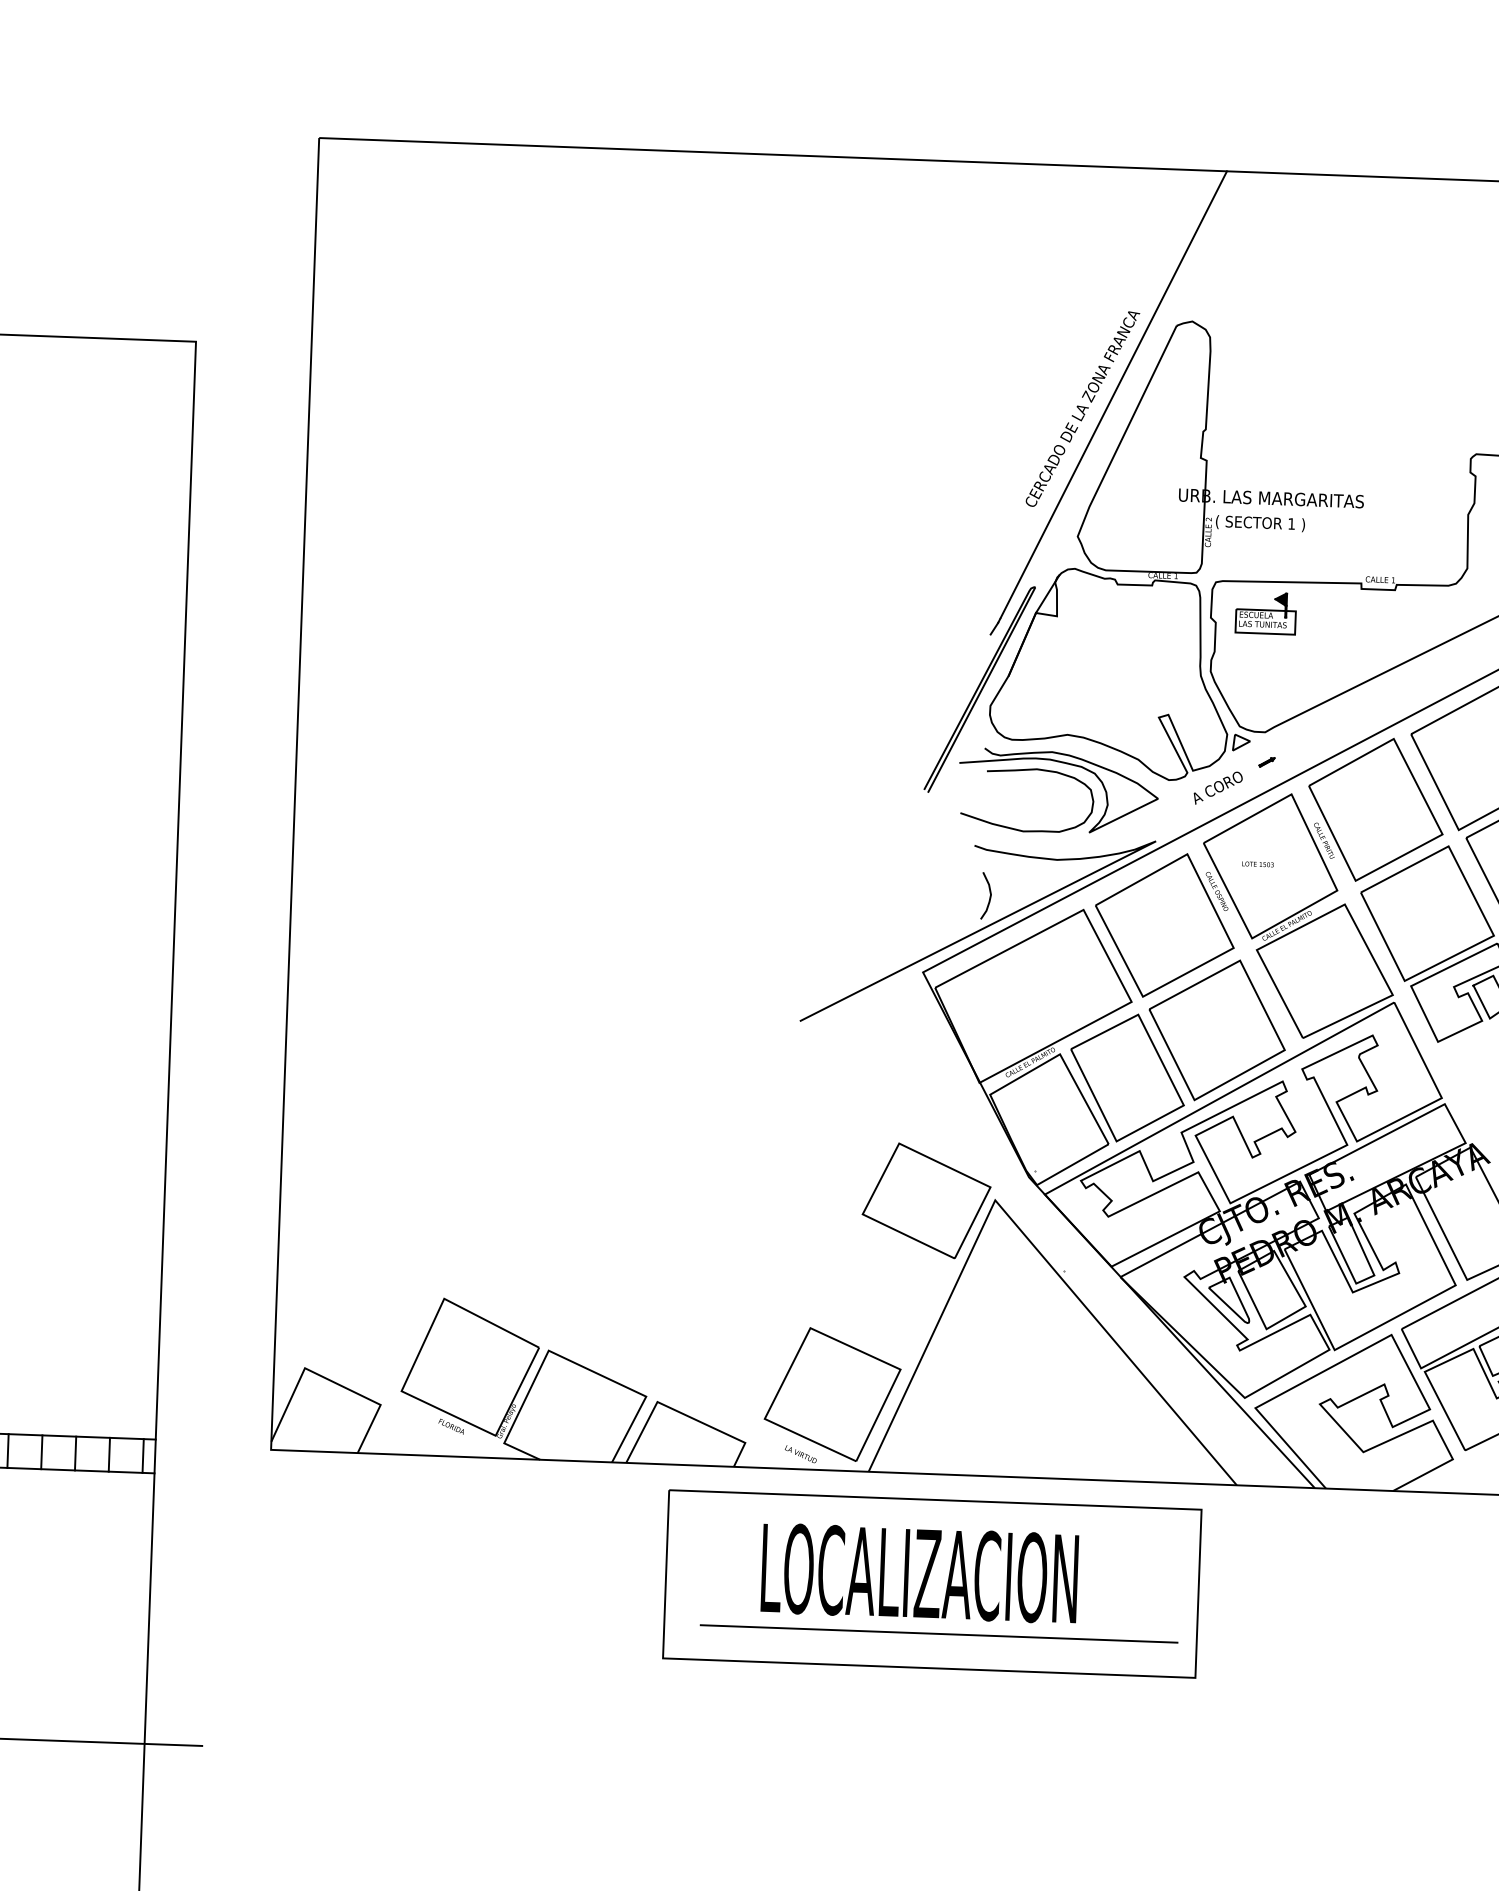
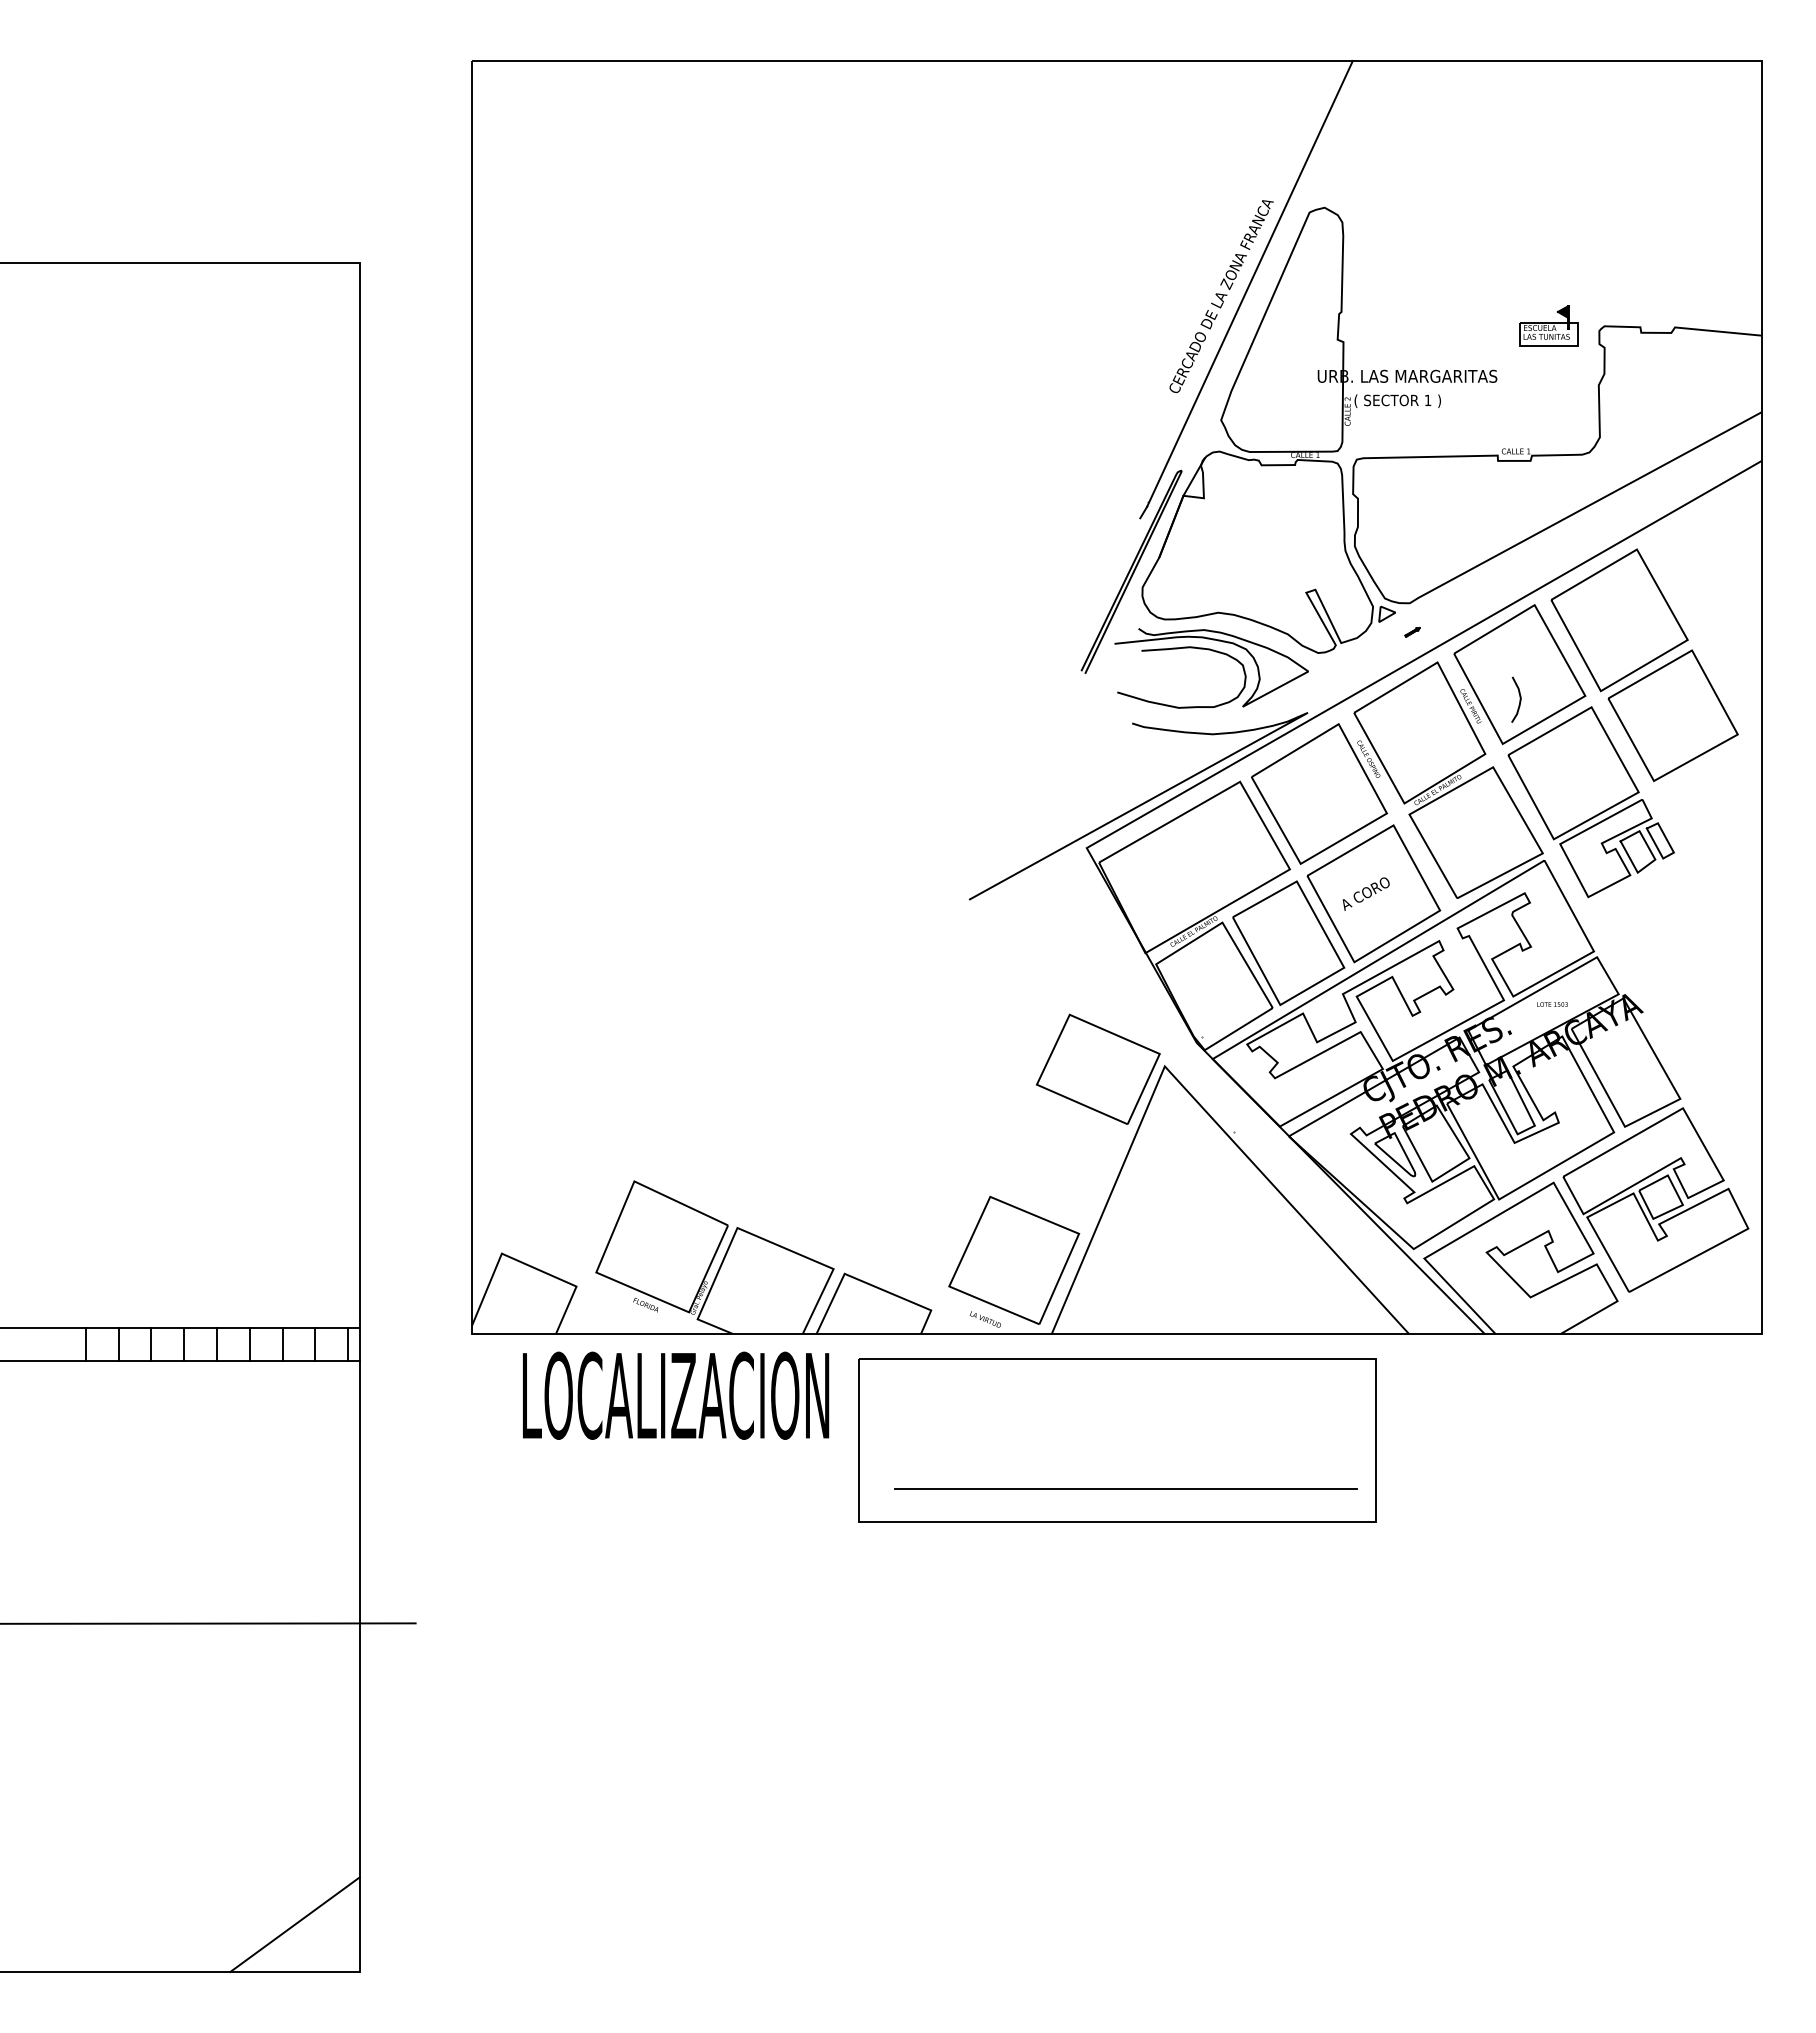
part: (1265, 612) -> (1548, 325), moved
text: (1217, 787) -> (1365, 893), moved
text: (1257, 864) -> (1552, 1004), moved
curve: (989, 895) -> (1519, 699), moved
text: (920, 1573) -> (676, 1395), moved

